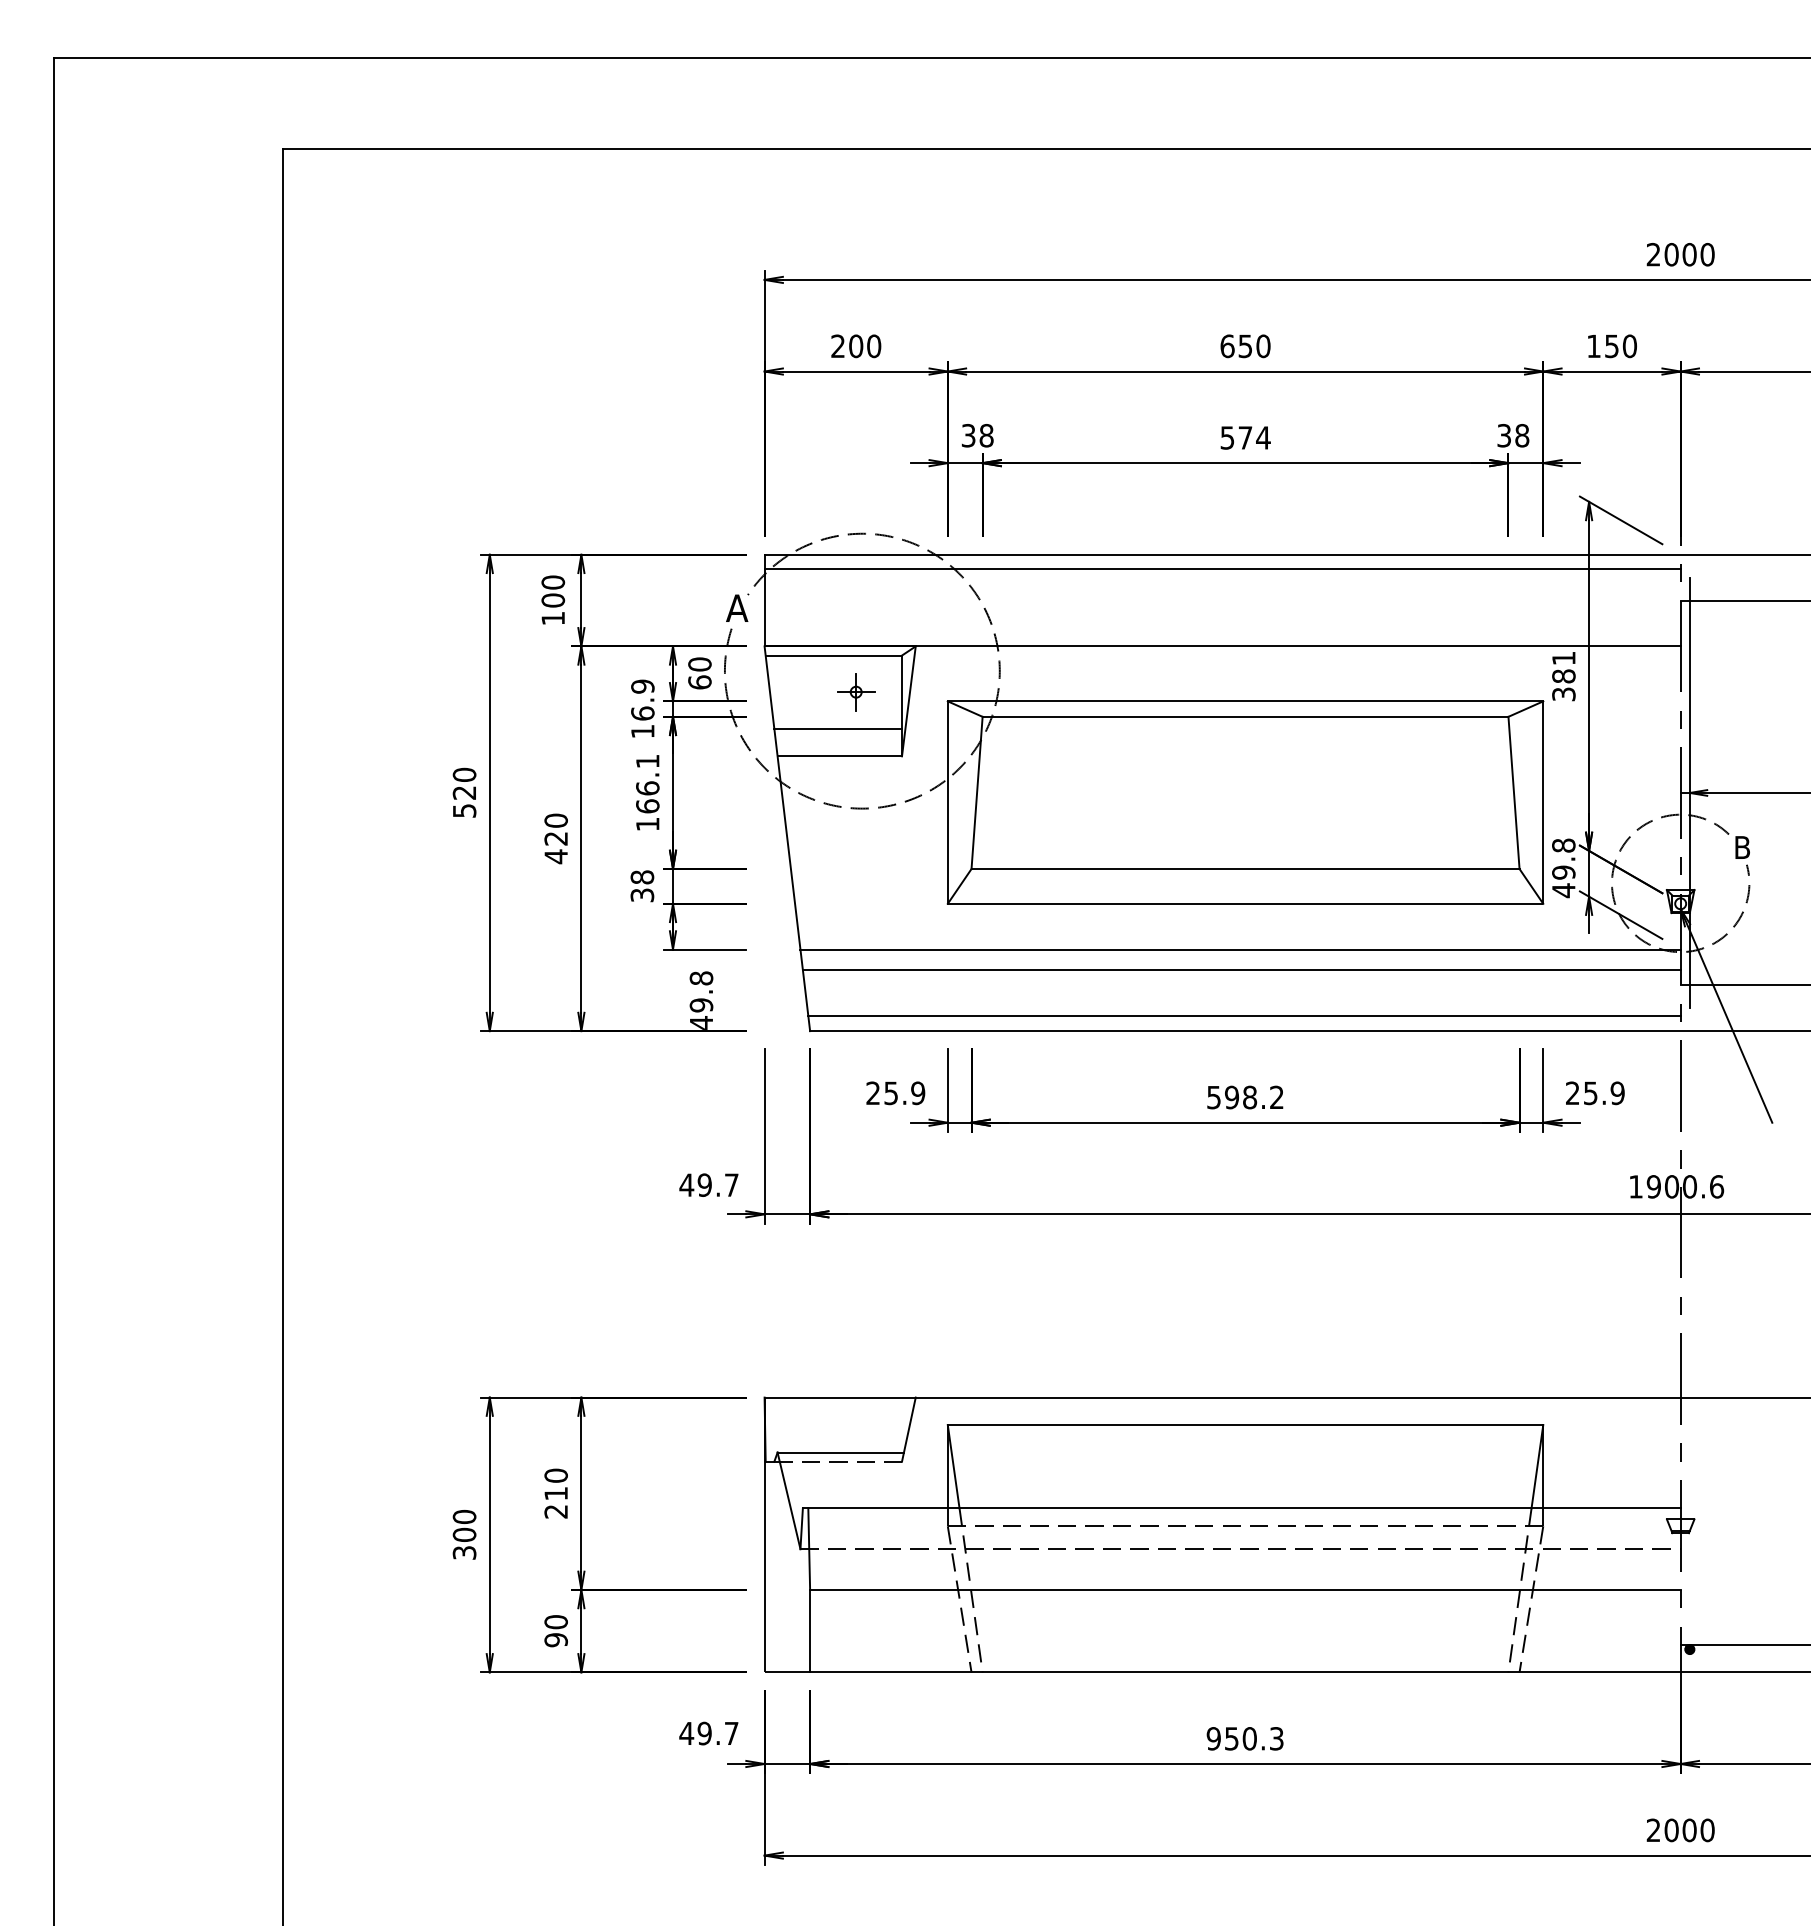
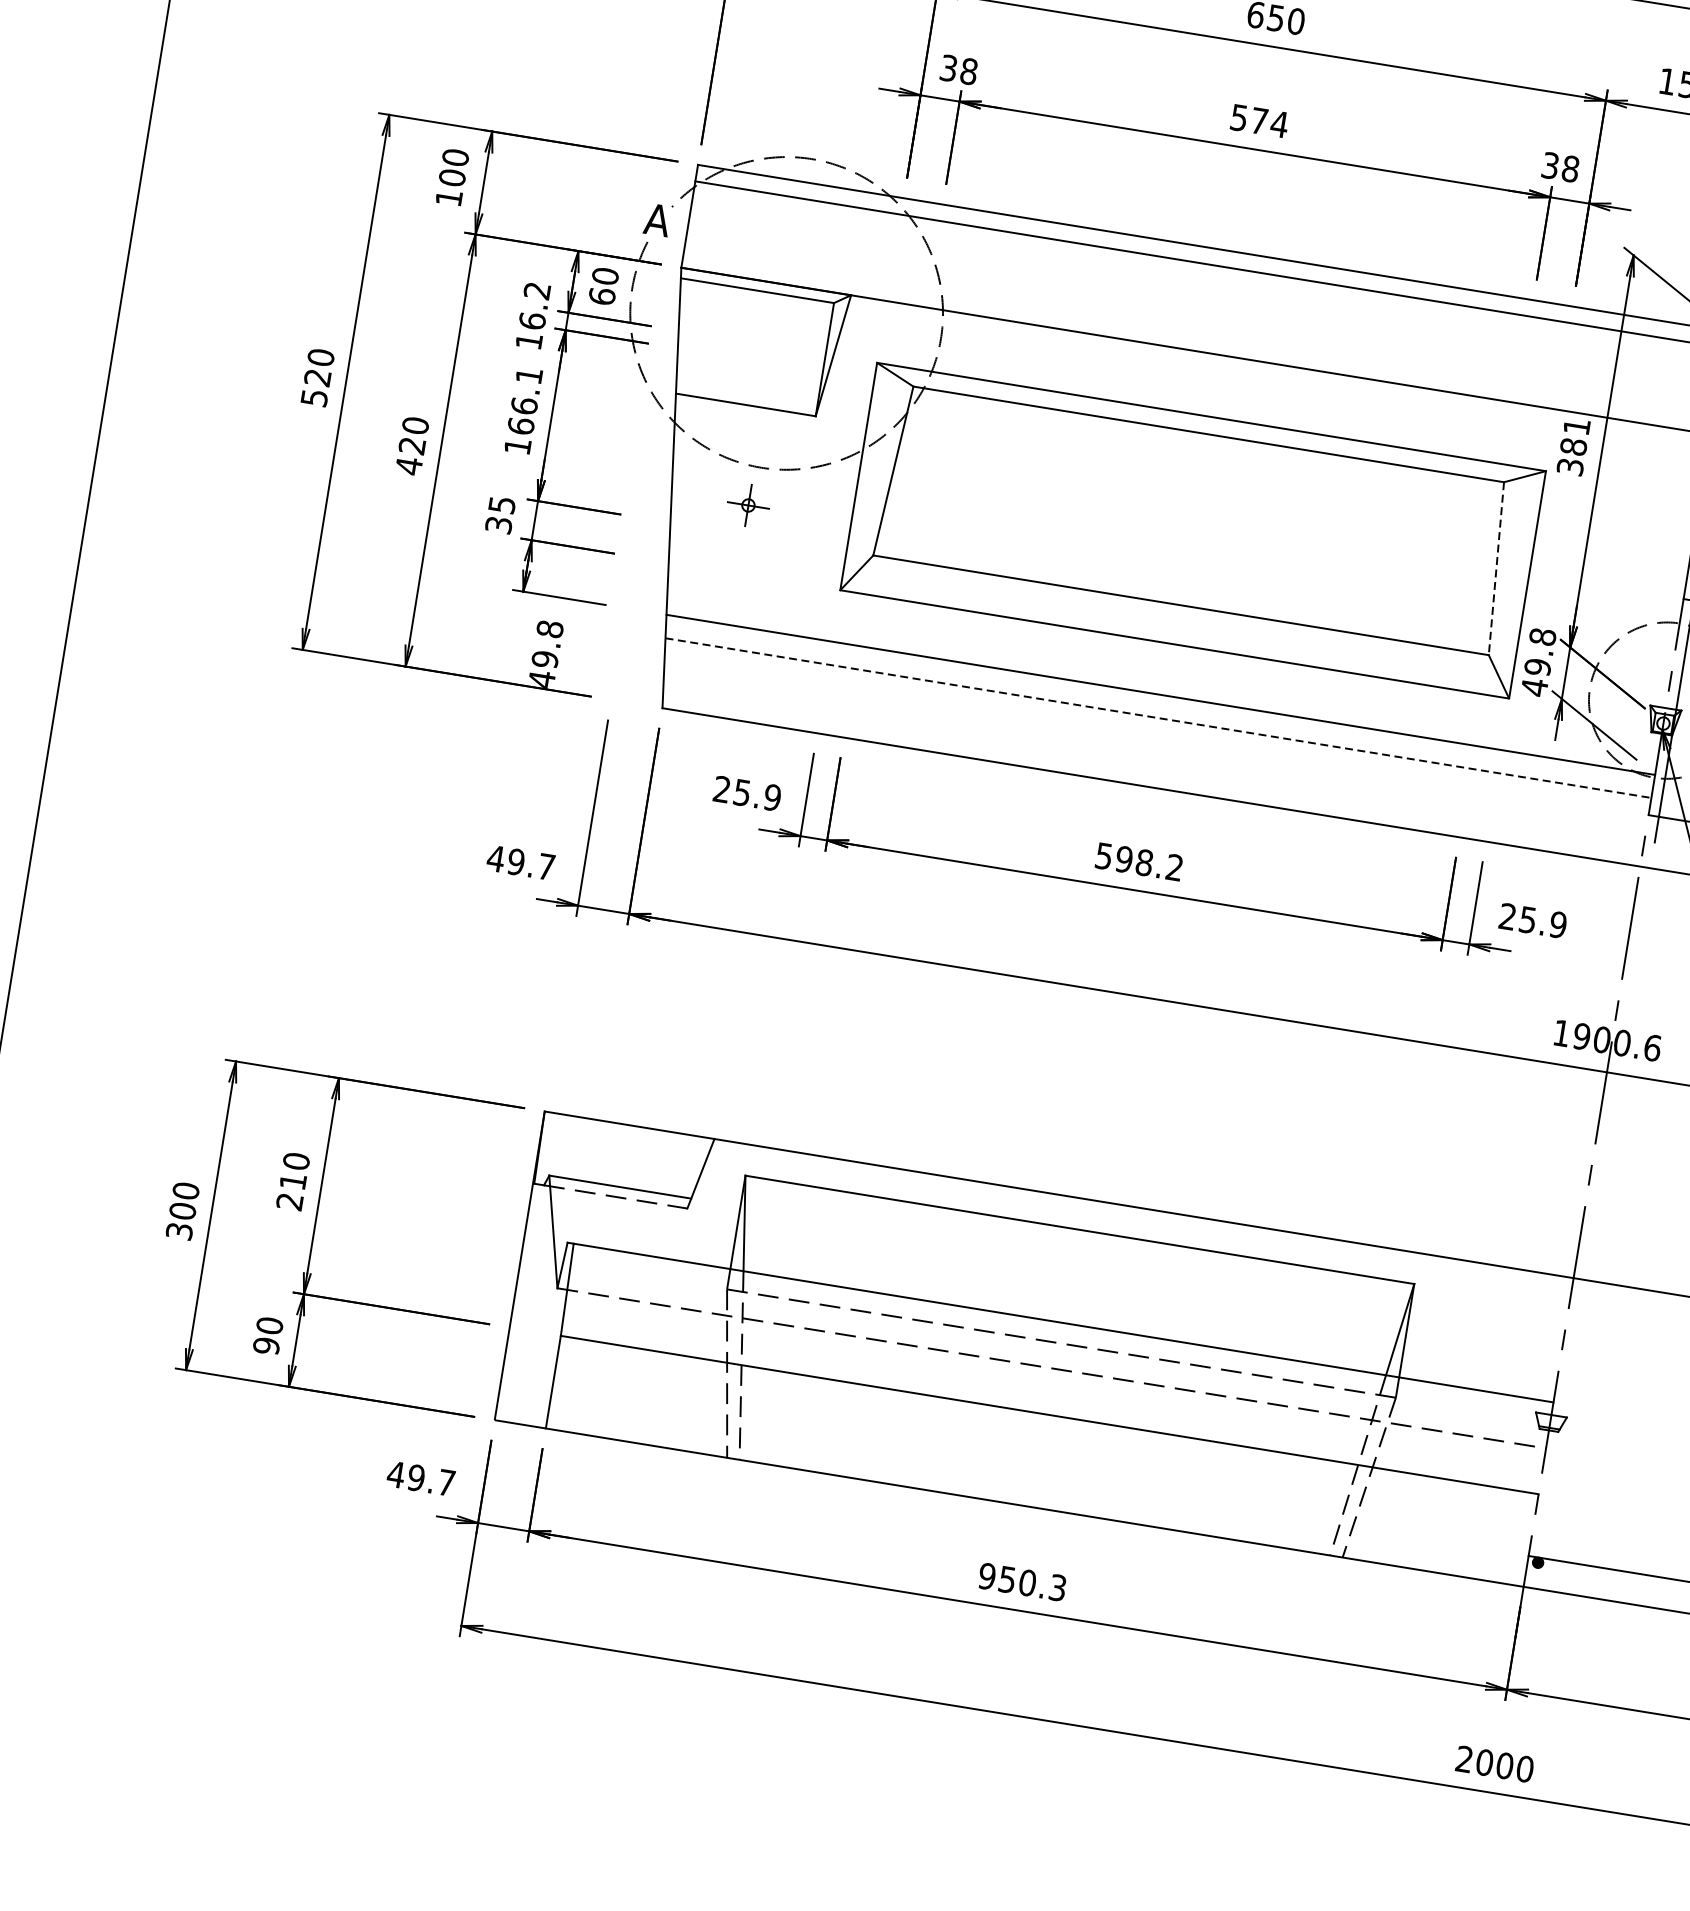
text: (642, 686) -> (536, 290), 16.9 -> 16.2
part: (856, 692) -> (748, 505), moved
line: (838, 728) -> (749, 373), removed
line: (1514, 793) -> (1496, 569), solid -> dashed
text: (642, 877) -> (502, 505), 38 -> 35
line: (1241, 970) -> (1158, 718), solid -> dashed
line: (1244, 1015) -> (1153, 769), removed

